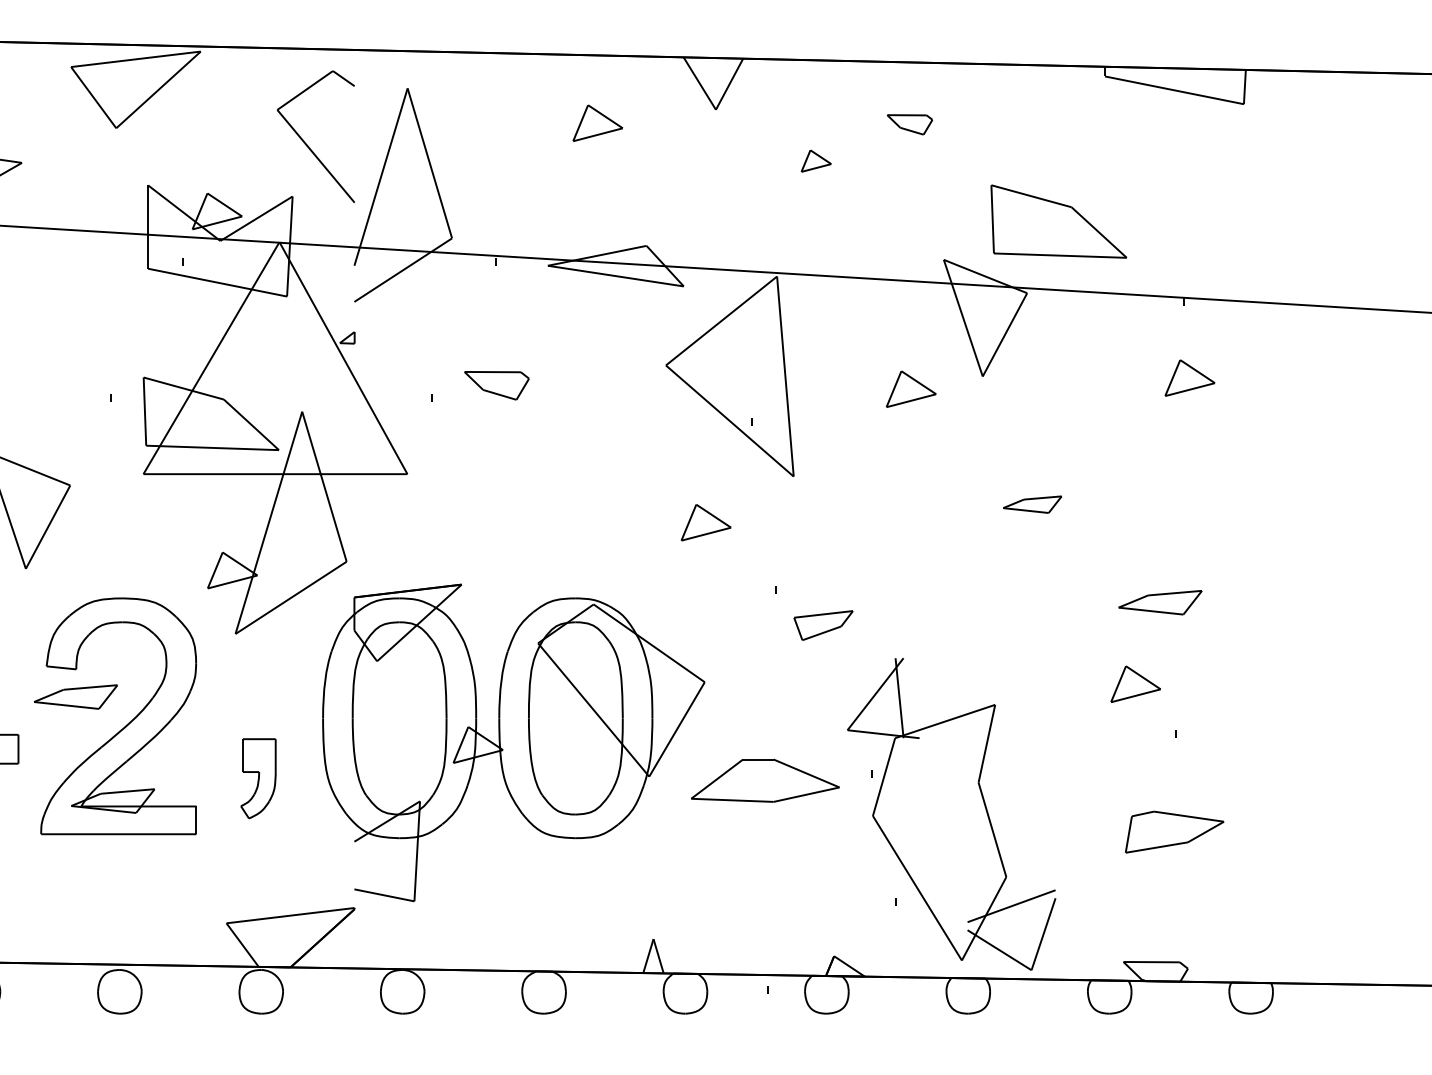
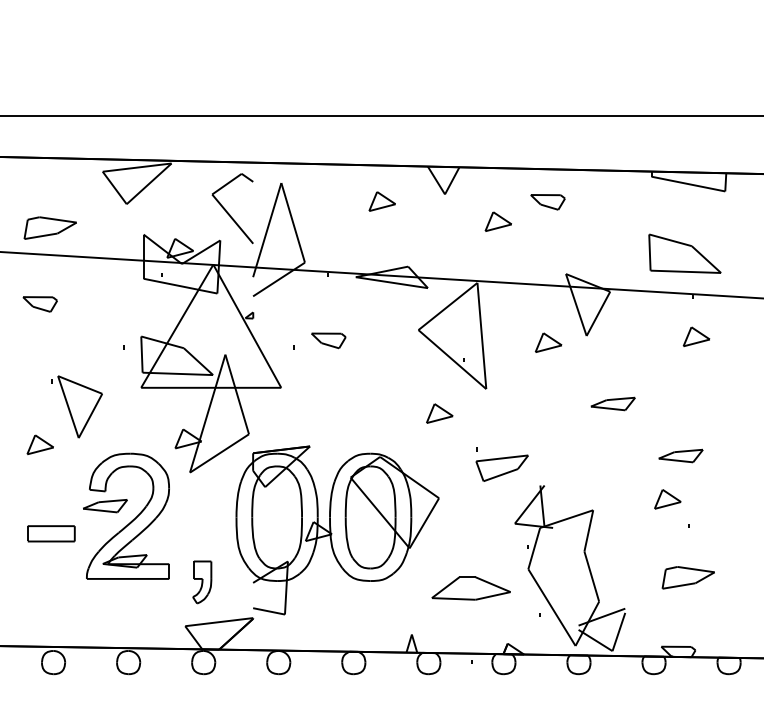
part: (909, 125) -> (547, 202), size x1.43
part: (814, 160) -> (497, 221), size x1.67
part: (1057, 221) -> (684, 253), moved
part: (1031, 503) -> (612, 403), size x1.43
part: (822, 624) -> (501, 467), size x1.67
part: (259, 778) -> (202, 582), moved
part: (763, 780) -> (470, 588), moved

